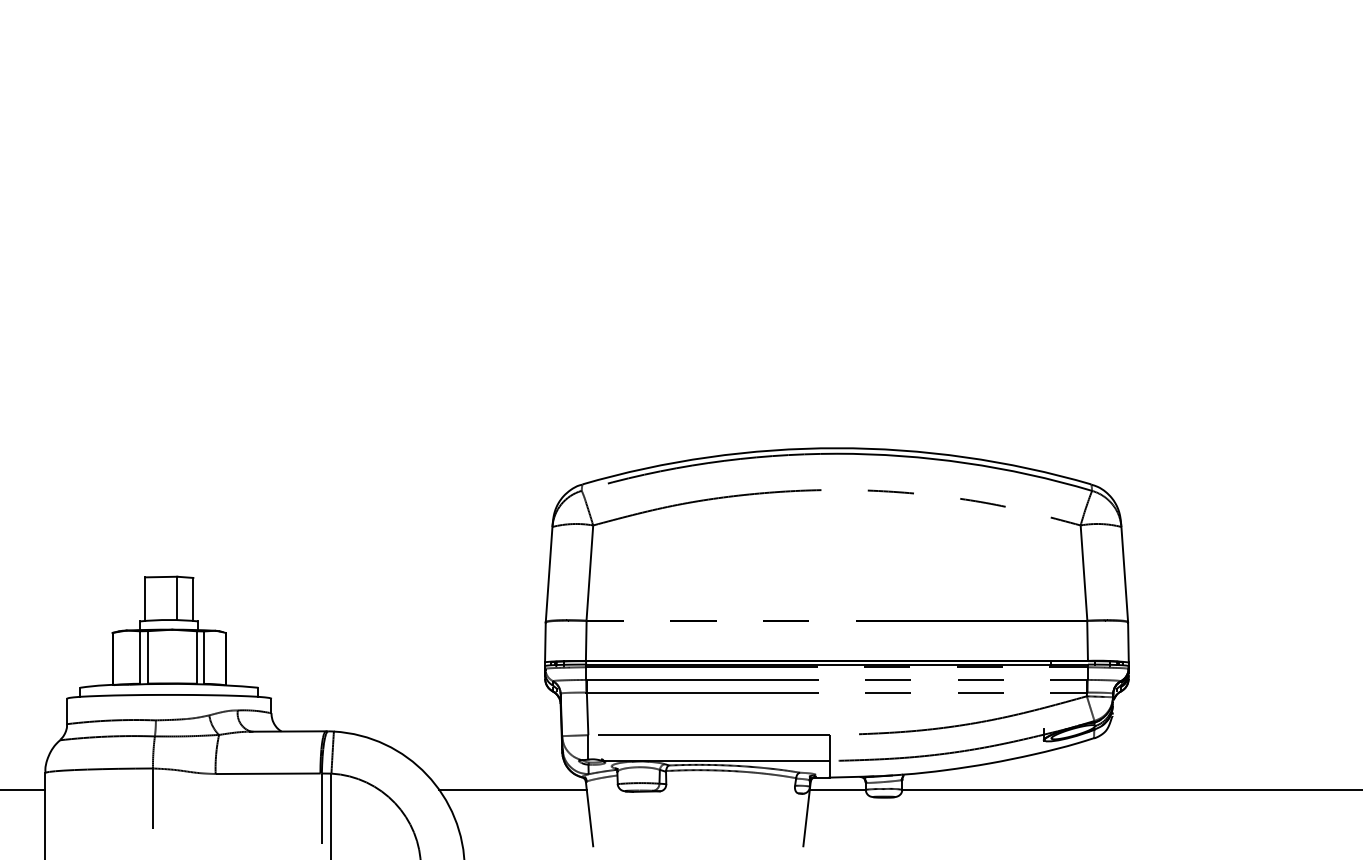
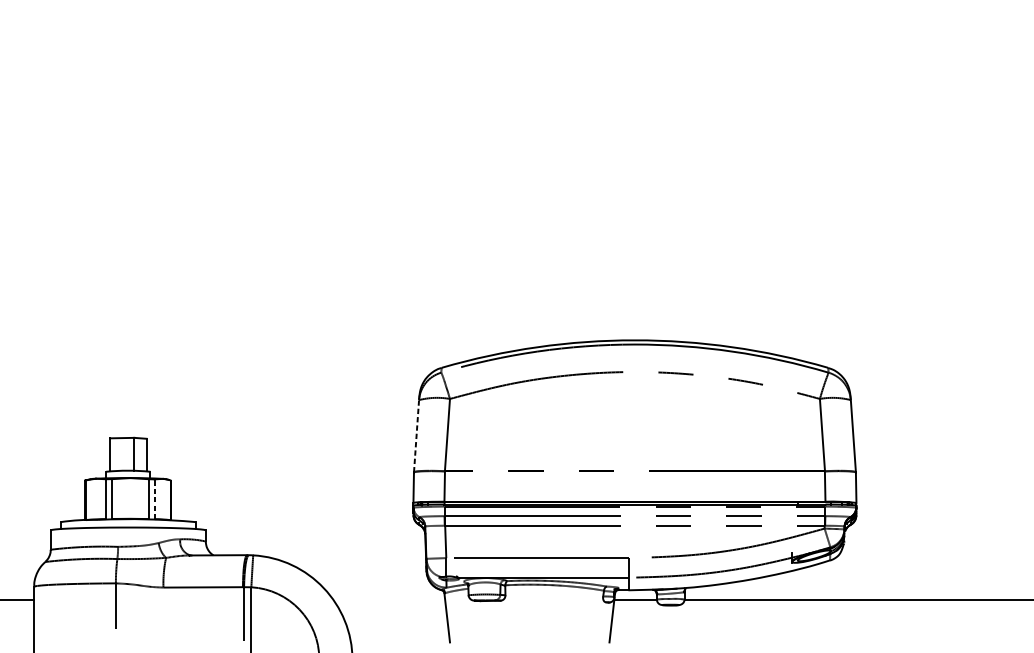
line: (549, 574) -> (416, 436), solid -> dashed
line: (204, 657) -> (155, 499), solid -> dashed
line: (512, 789) -> (388, 599), removed

